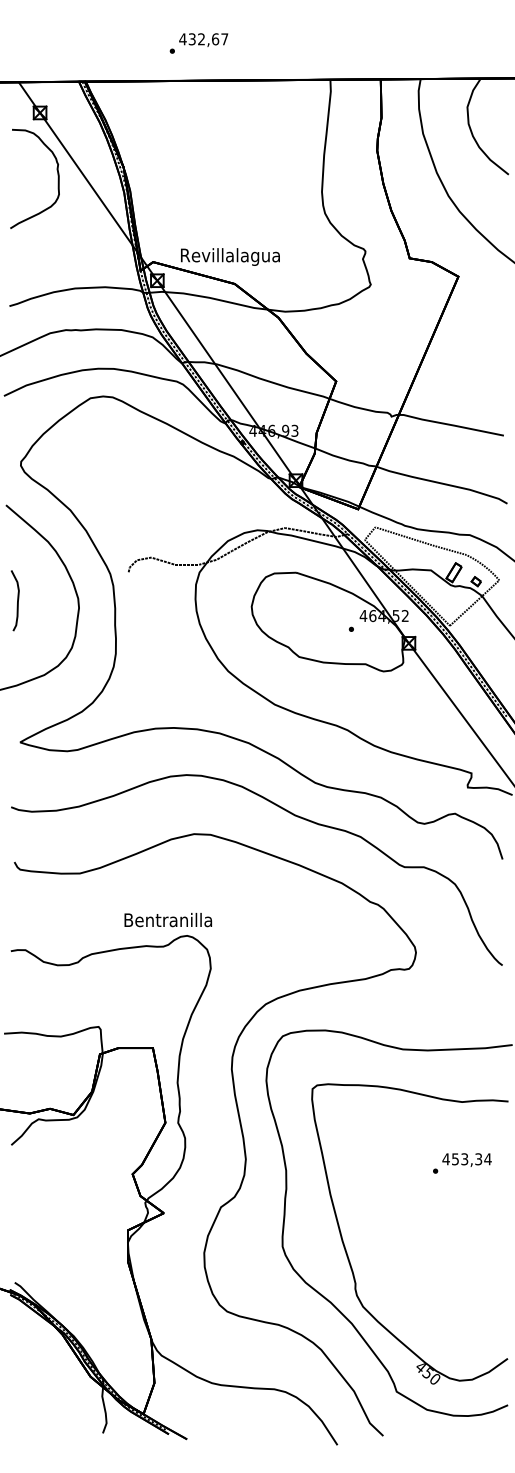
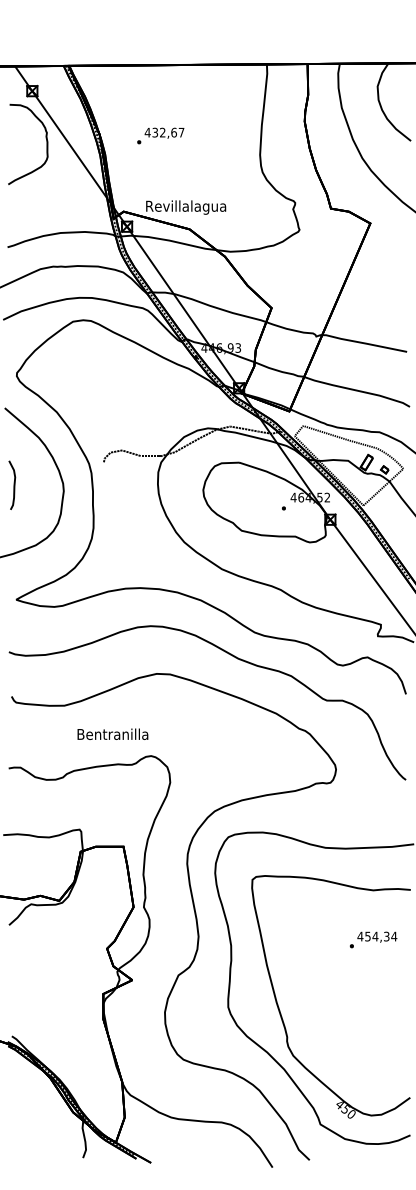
text: (198, 42) -> (160, 135), moved
text: (167, 919) -> (112, 733), moved
text: (464, 1159) -> (375, 936), 453,34 -> 454,34

